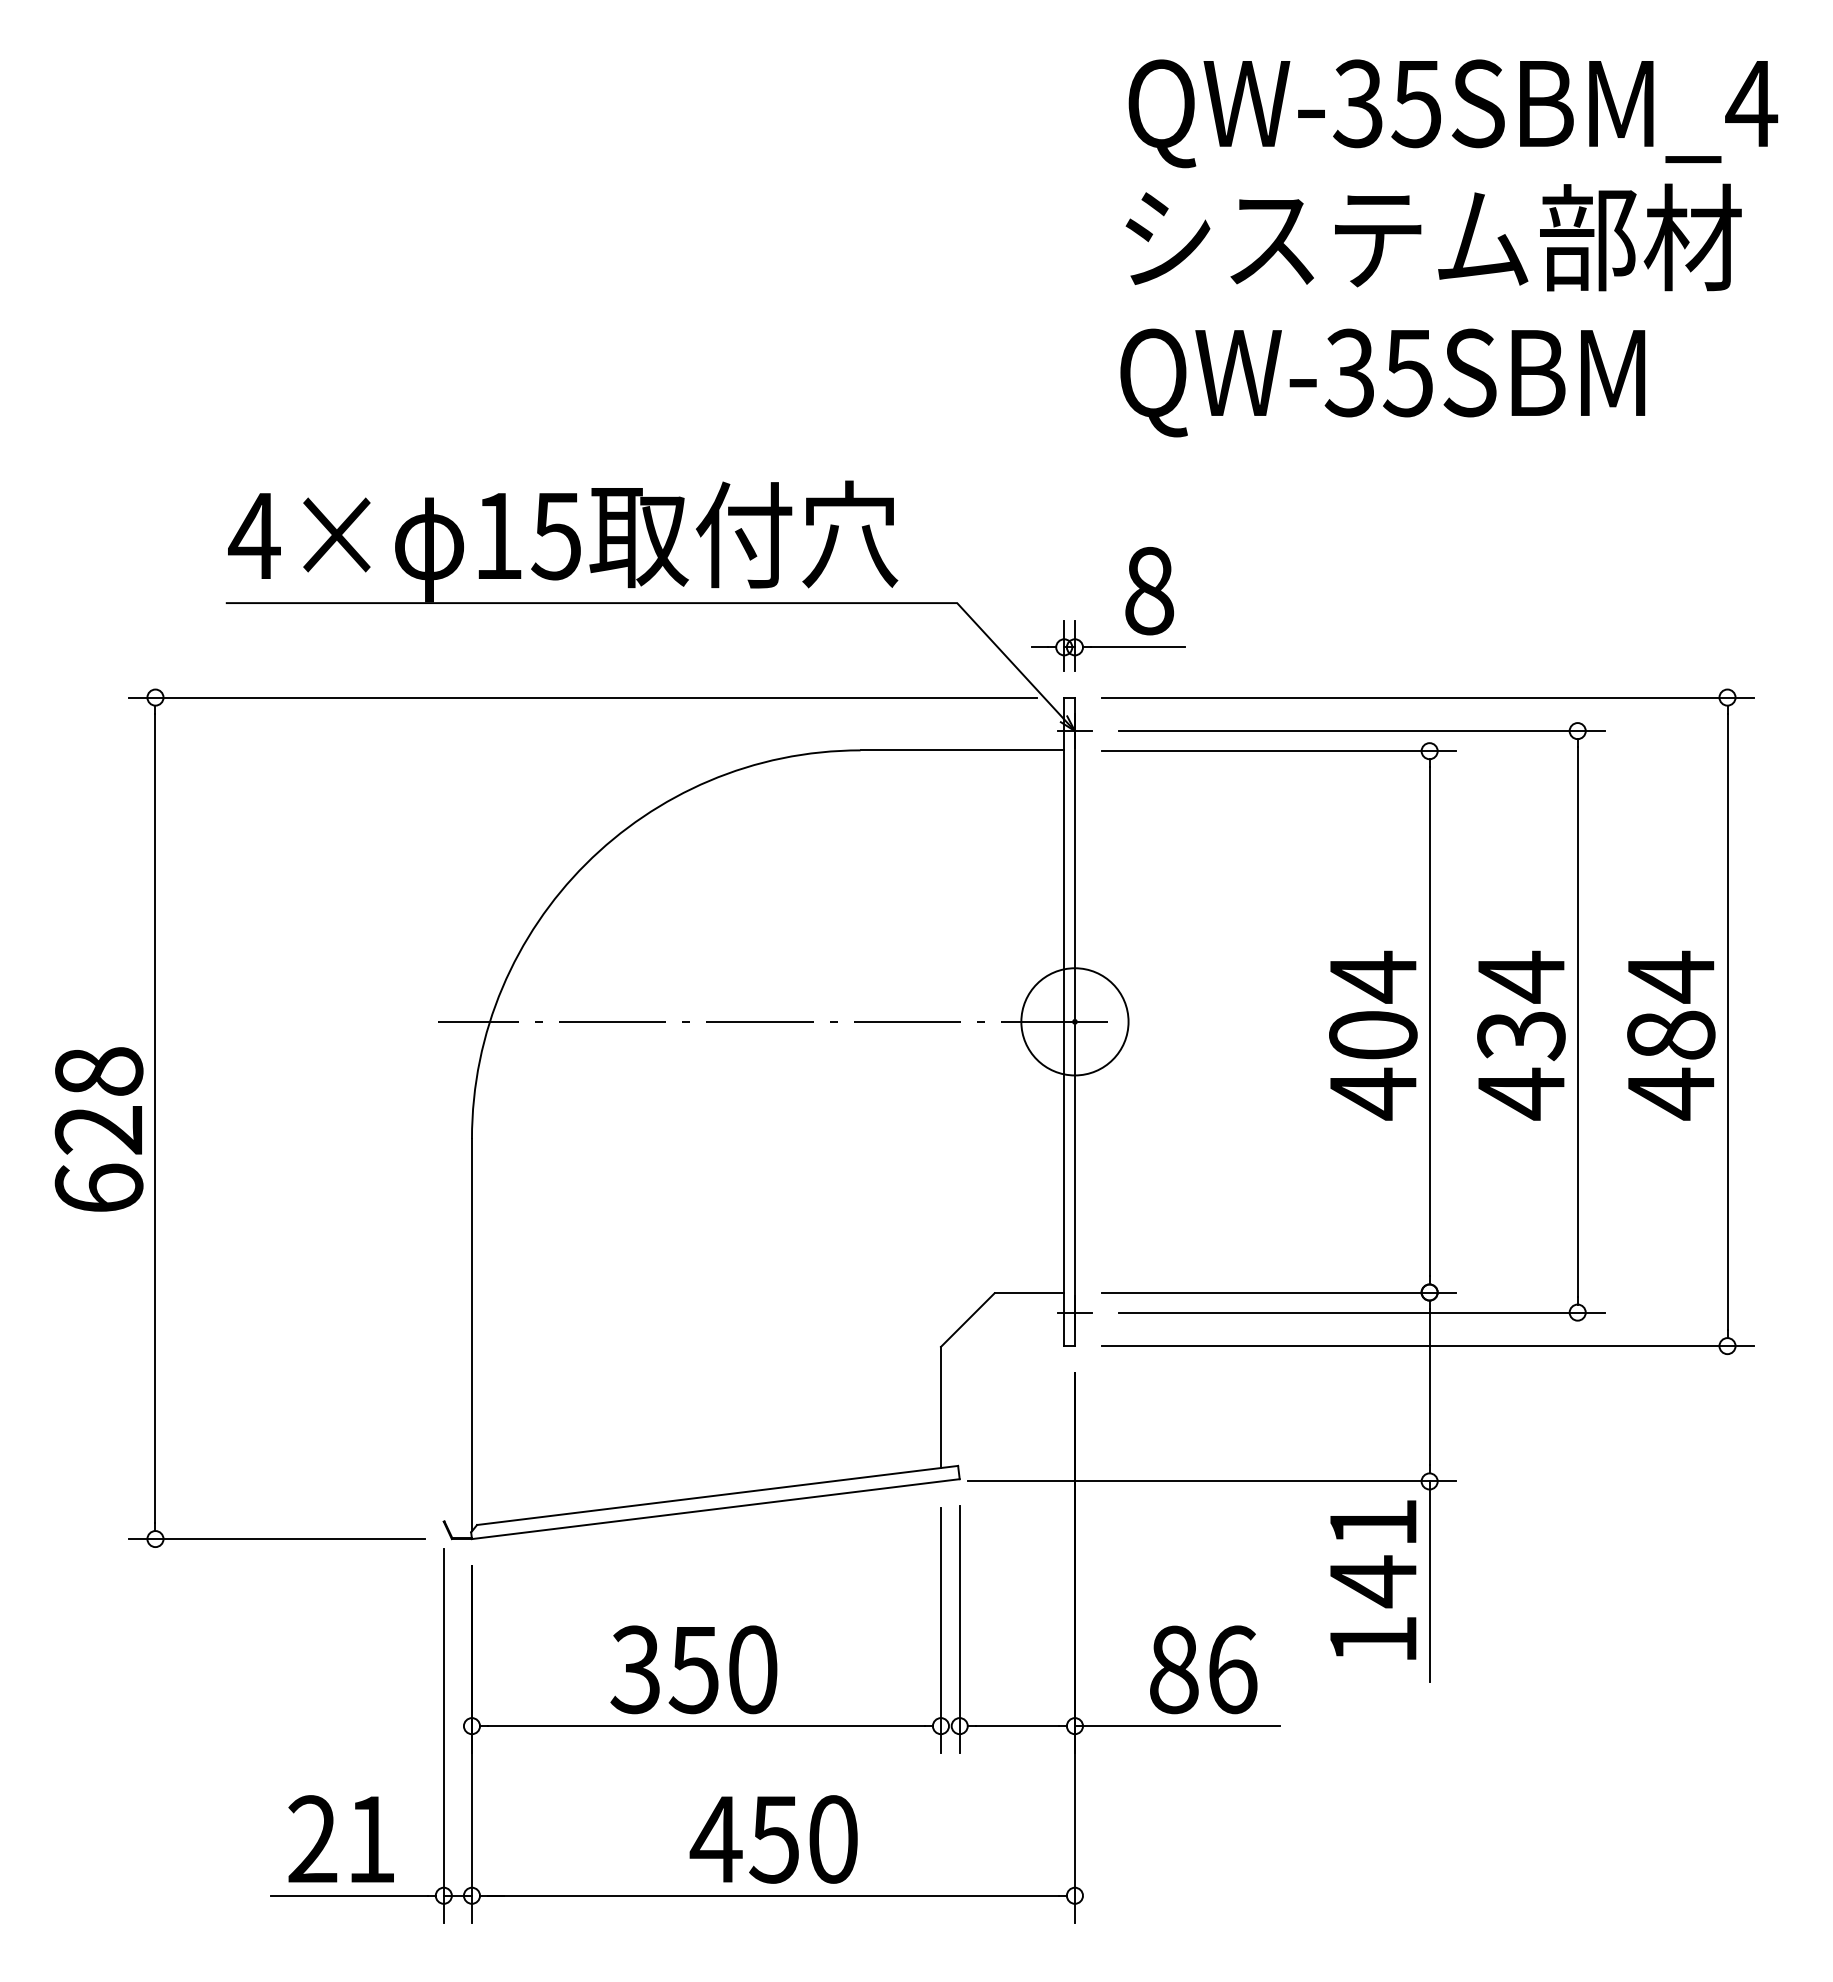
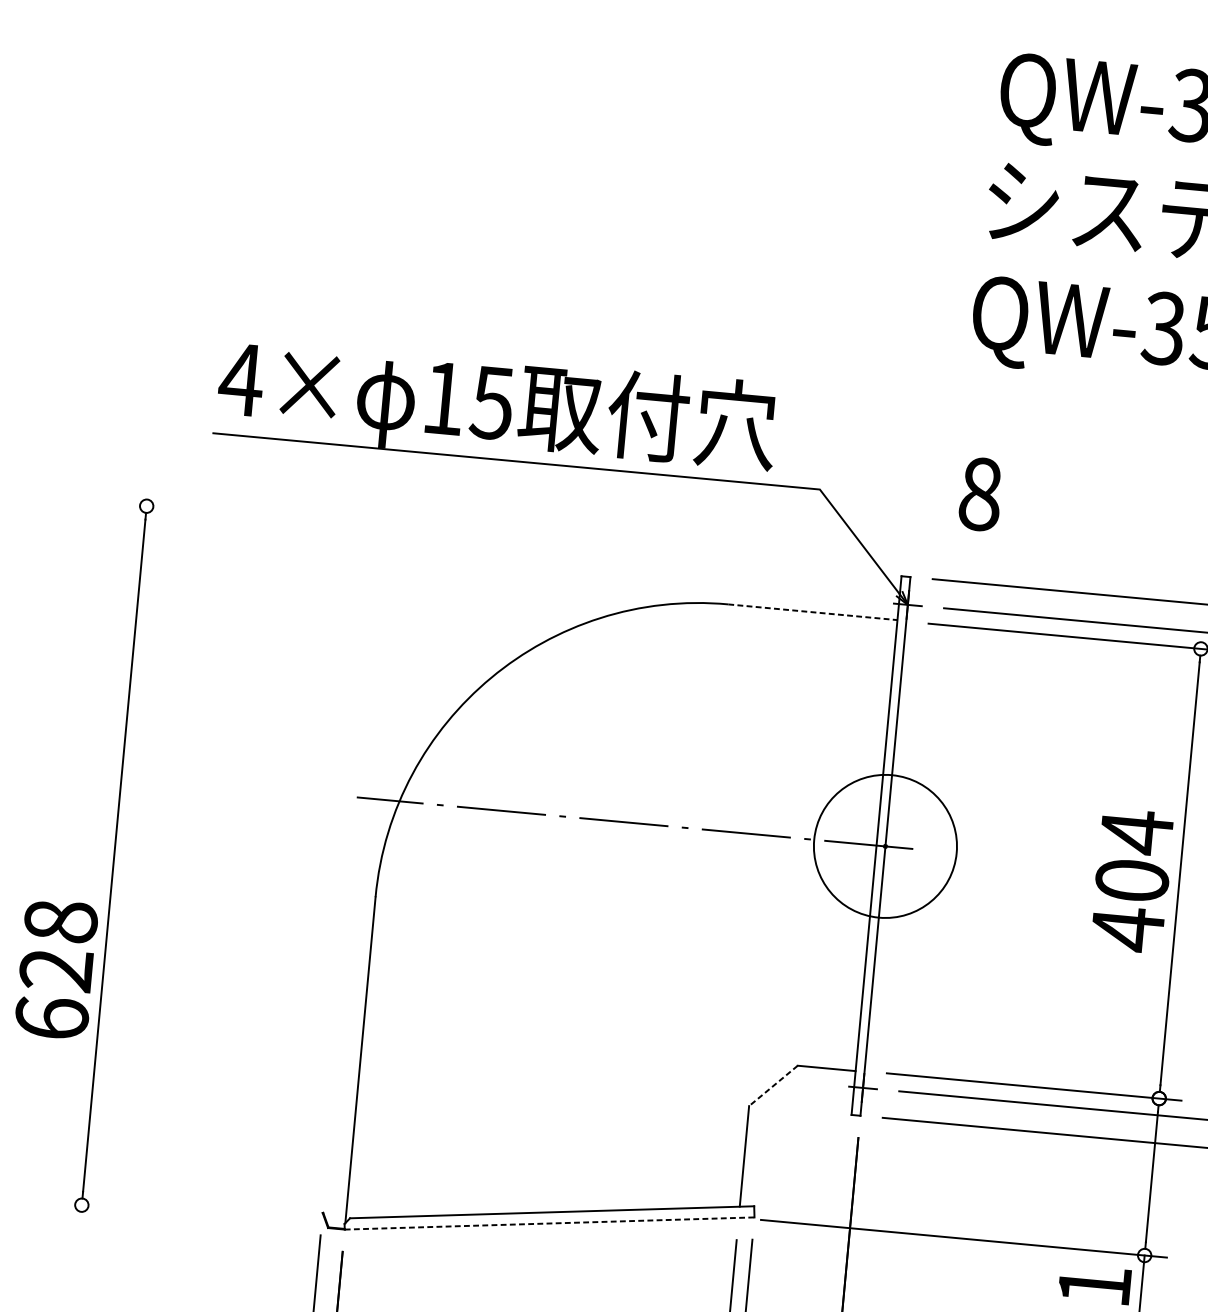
part: (1108, 645) -> (942, 536), removed
line: (582, 697) -> (501, 539), removed
line: (962, 750) -> (812, 612), solid -> dashed
circle: (1074, 1021) -> (885, 846), size x1.6
text: (98, 1129) -> (55, 969), moved
line: (967, 1320) -> (773, 1086), solid -> dashed
line: (715, 1509) -> (549, 1223), solid -> dashed
line: (276, 1539) -> (182, 1214), removed

